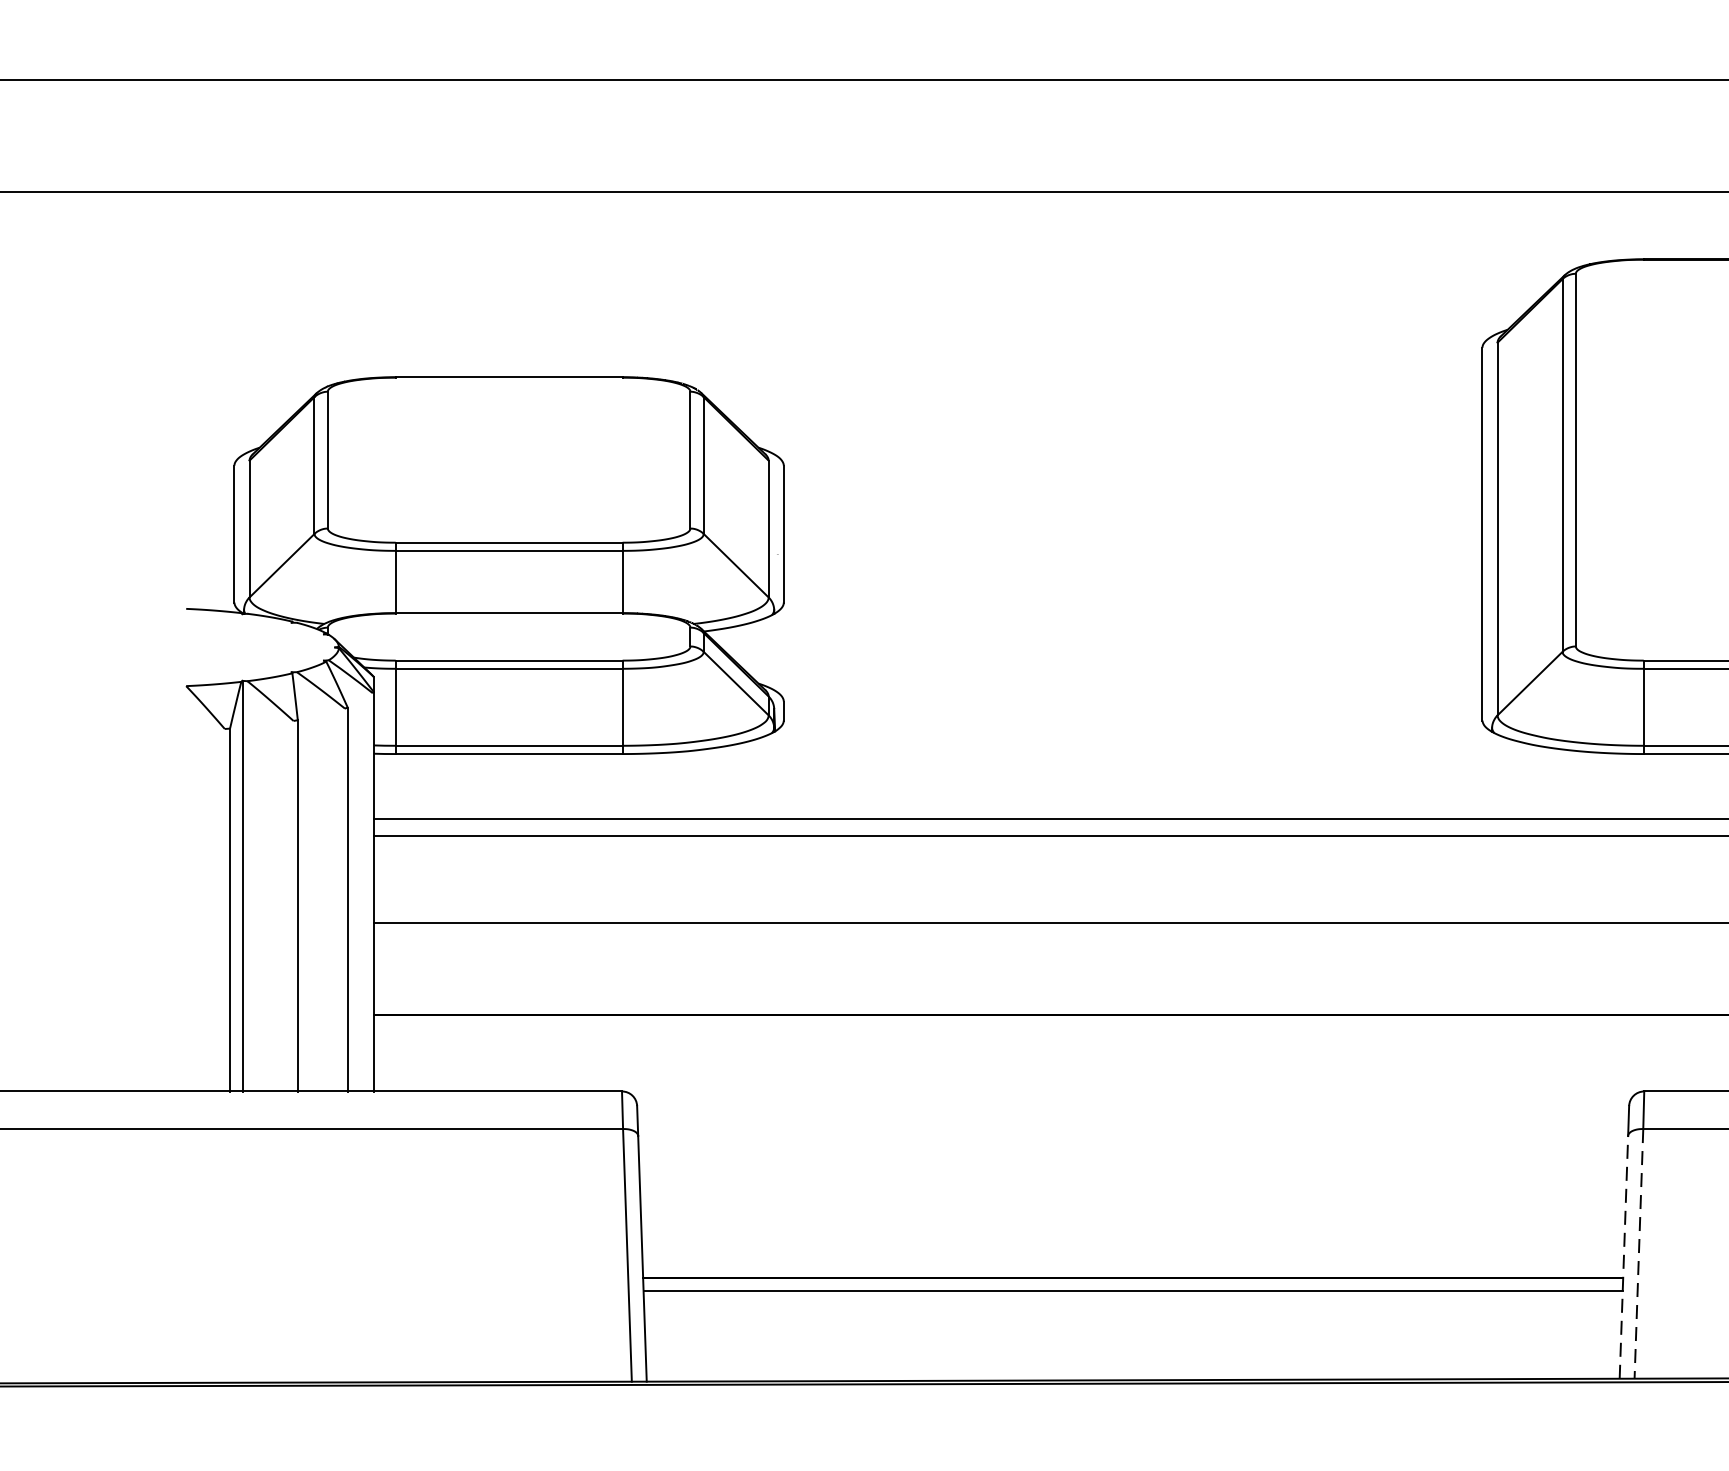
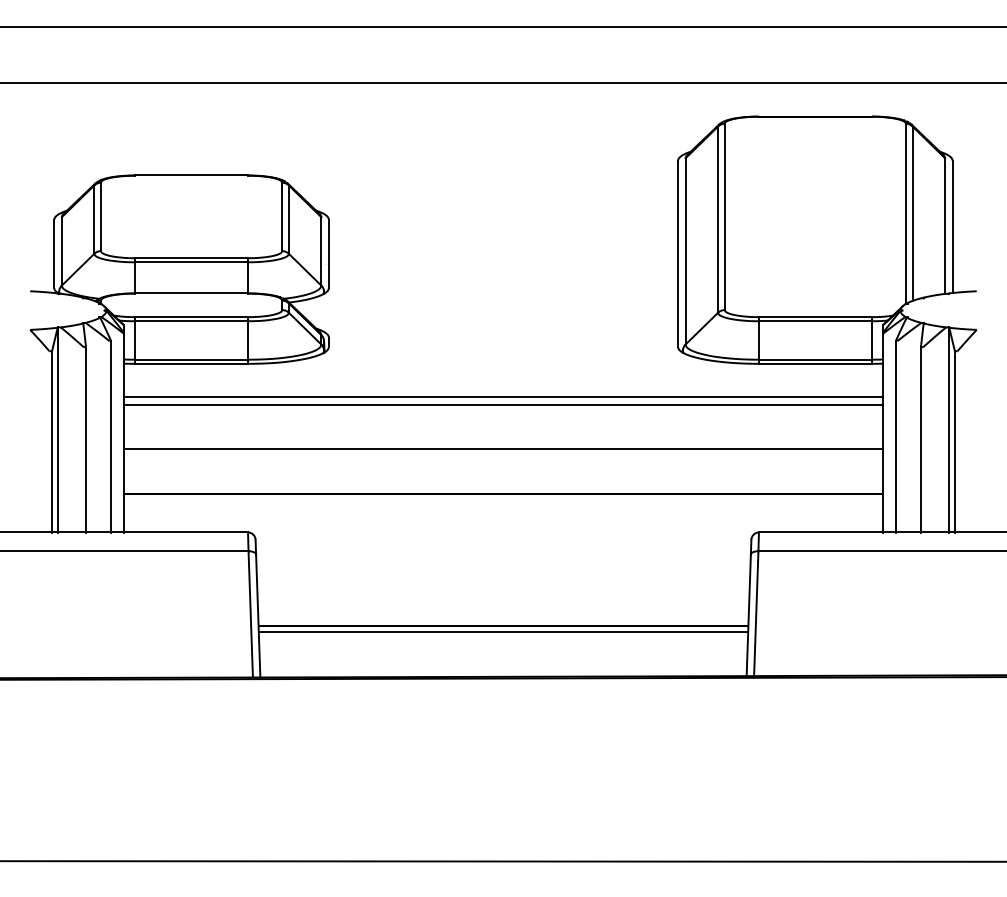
line: (1639, 1255) -> (756, 614), dashed -> solid
line: (1623, 1257) -> (748, 615), dashed -> solid

